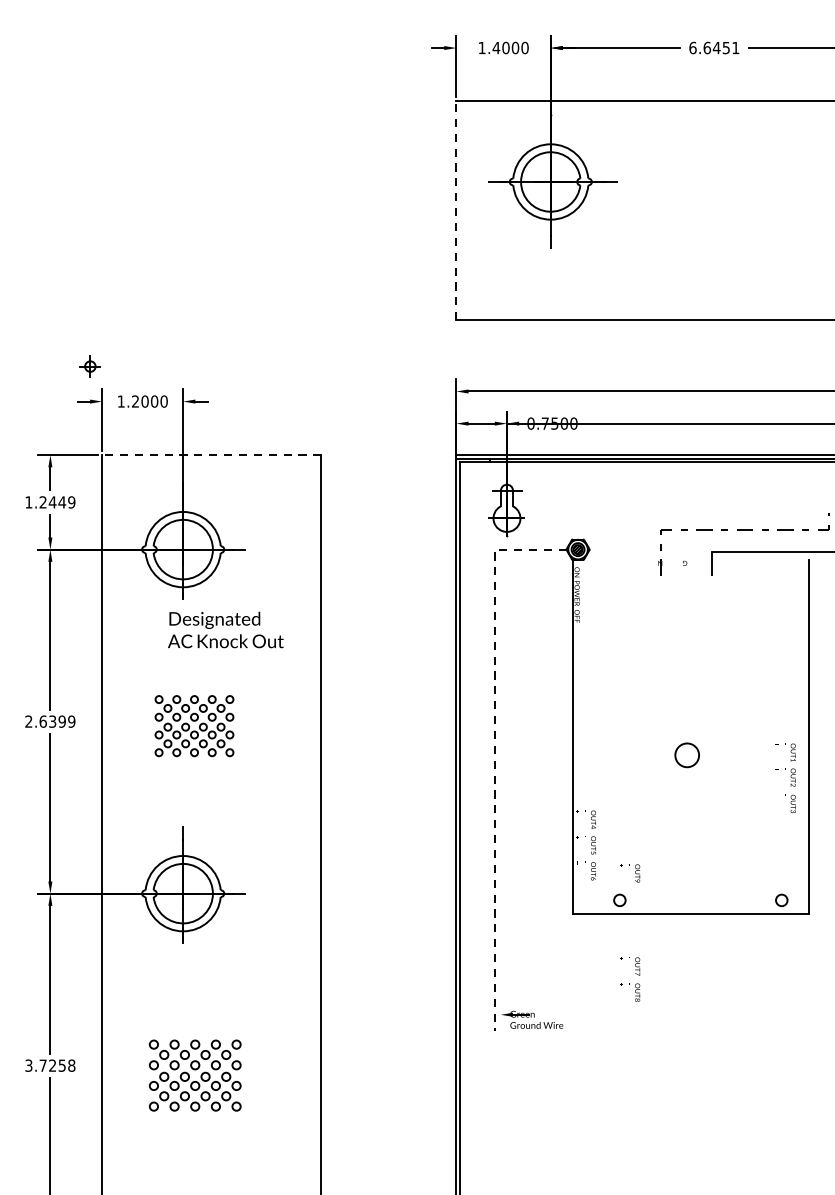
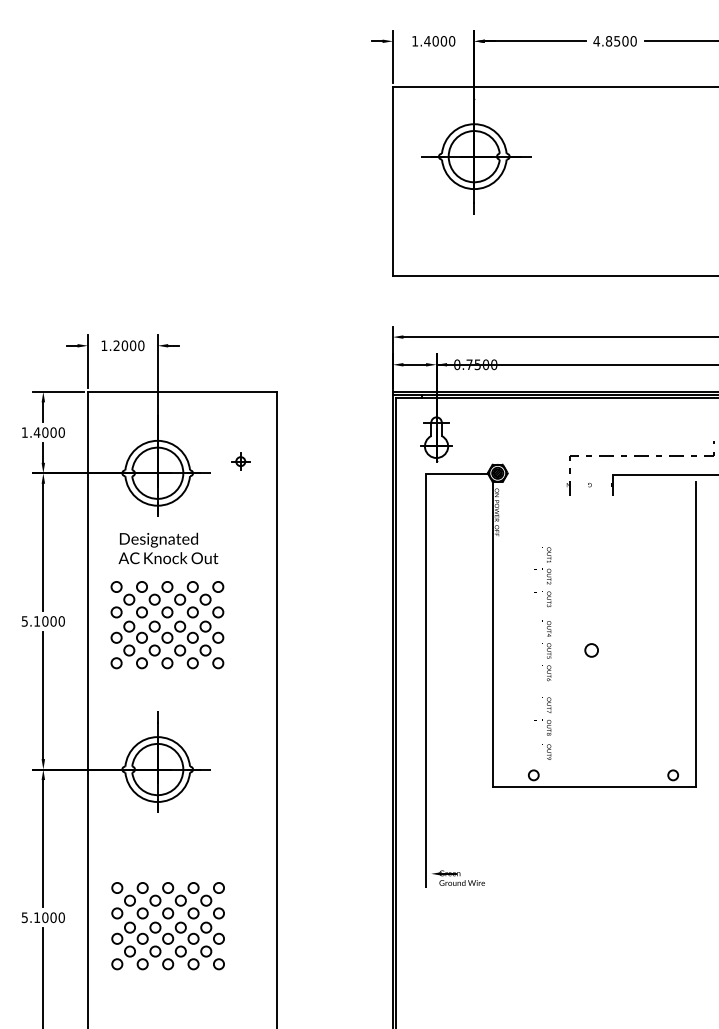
text: (713, 48) -> (614, 41), 6.6451 -> 4.8500
line: (455, 209) -> (392, 180), dashed -> solid
part: (90, 366) -> (240, 461), moved
line: (210, 454) -> (181, 391), dashed -> solid
text: (56, 502) -> (48, 432), 1.2449 -> 1.4000
text: (225, 630) -> (168, 548), moved
text: (49, 721) -> (42, 621), 2.6399 -> 5.1000
part: (194, 726) -> (167, 625), size x1.67
line: (494, 753) -> (425, 648), dashed -> solid
circle: (686, 755) -> (591, 650), size x0.62
text: (785, 778) -> (542, 577), moved
text: (590, 844) -> (546, 650), moved
text: (629, 979) -> (542, 716), moved
text: (50, 1065) -> (43, 917), 3.7258 -> 5.1000
part: (194, 1075) -> (167, 926), size x1.43

